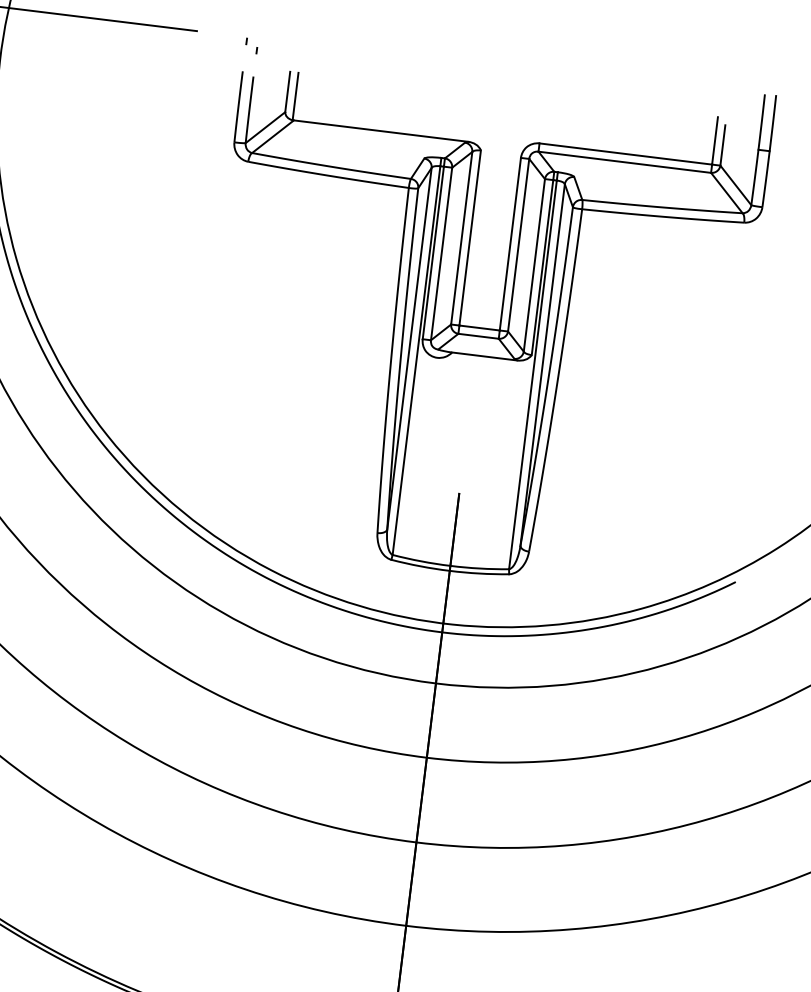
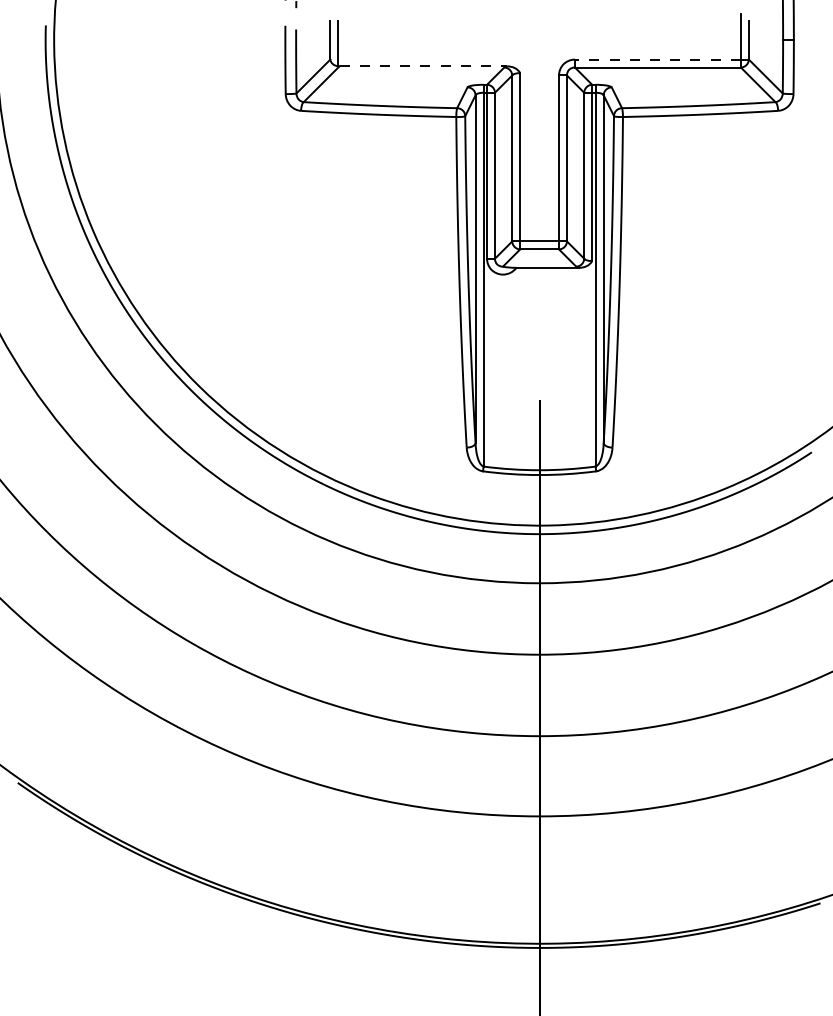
line: (381, 131) -> (423, 66), solid -> dashed
line: (625, 153) -> (657, 59), solid -> dashed

